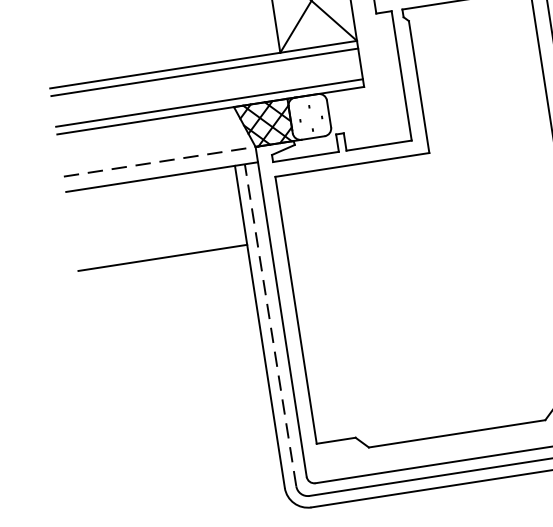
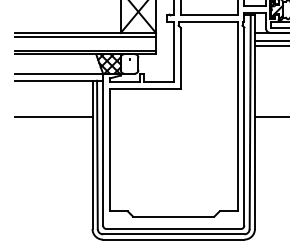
line: (162, 160) -> (60, 73), dashed -> solid
line: (270, 324) -> (97, 154), dashed -> solid

